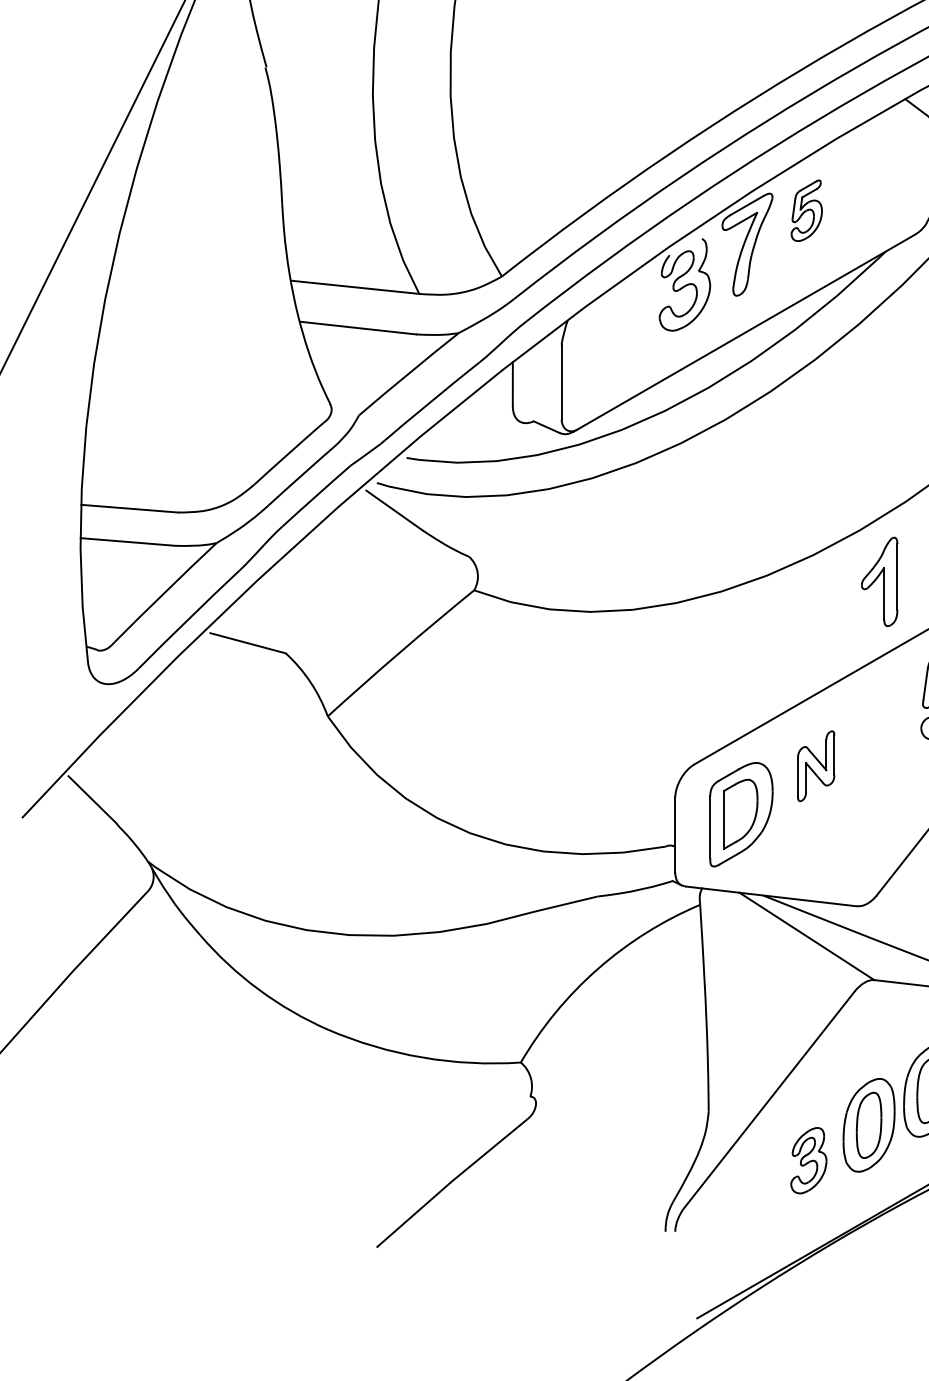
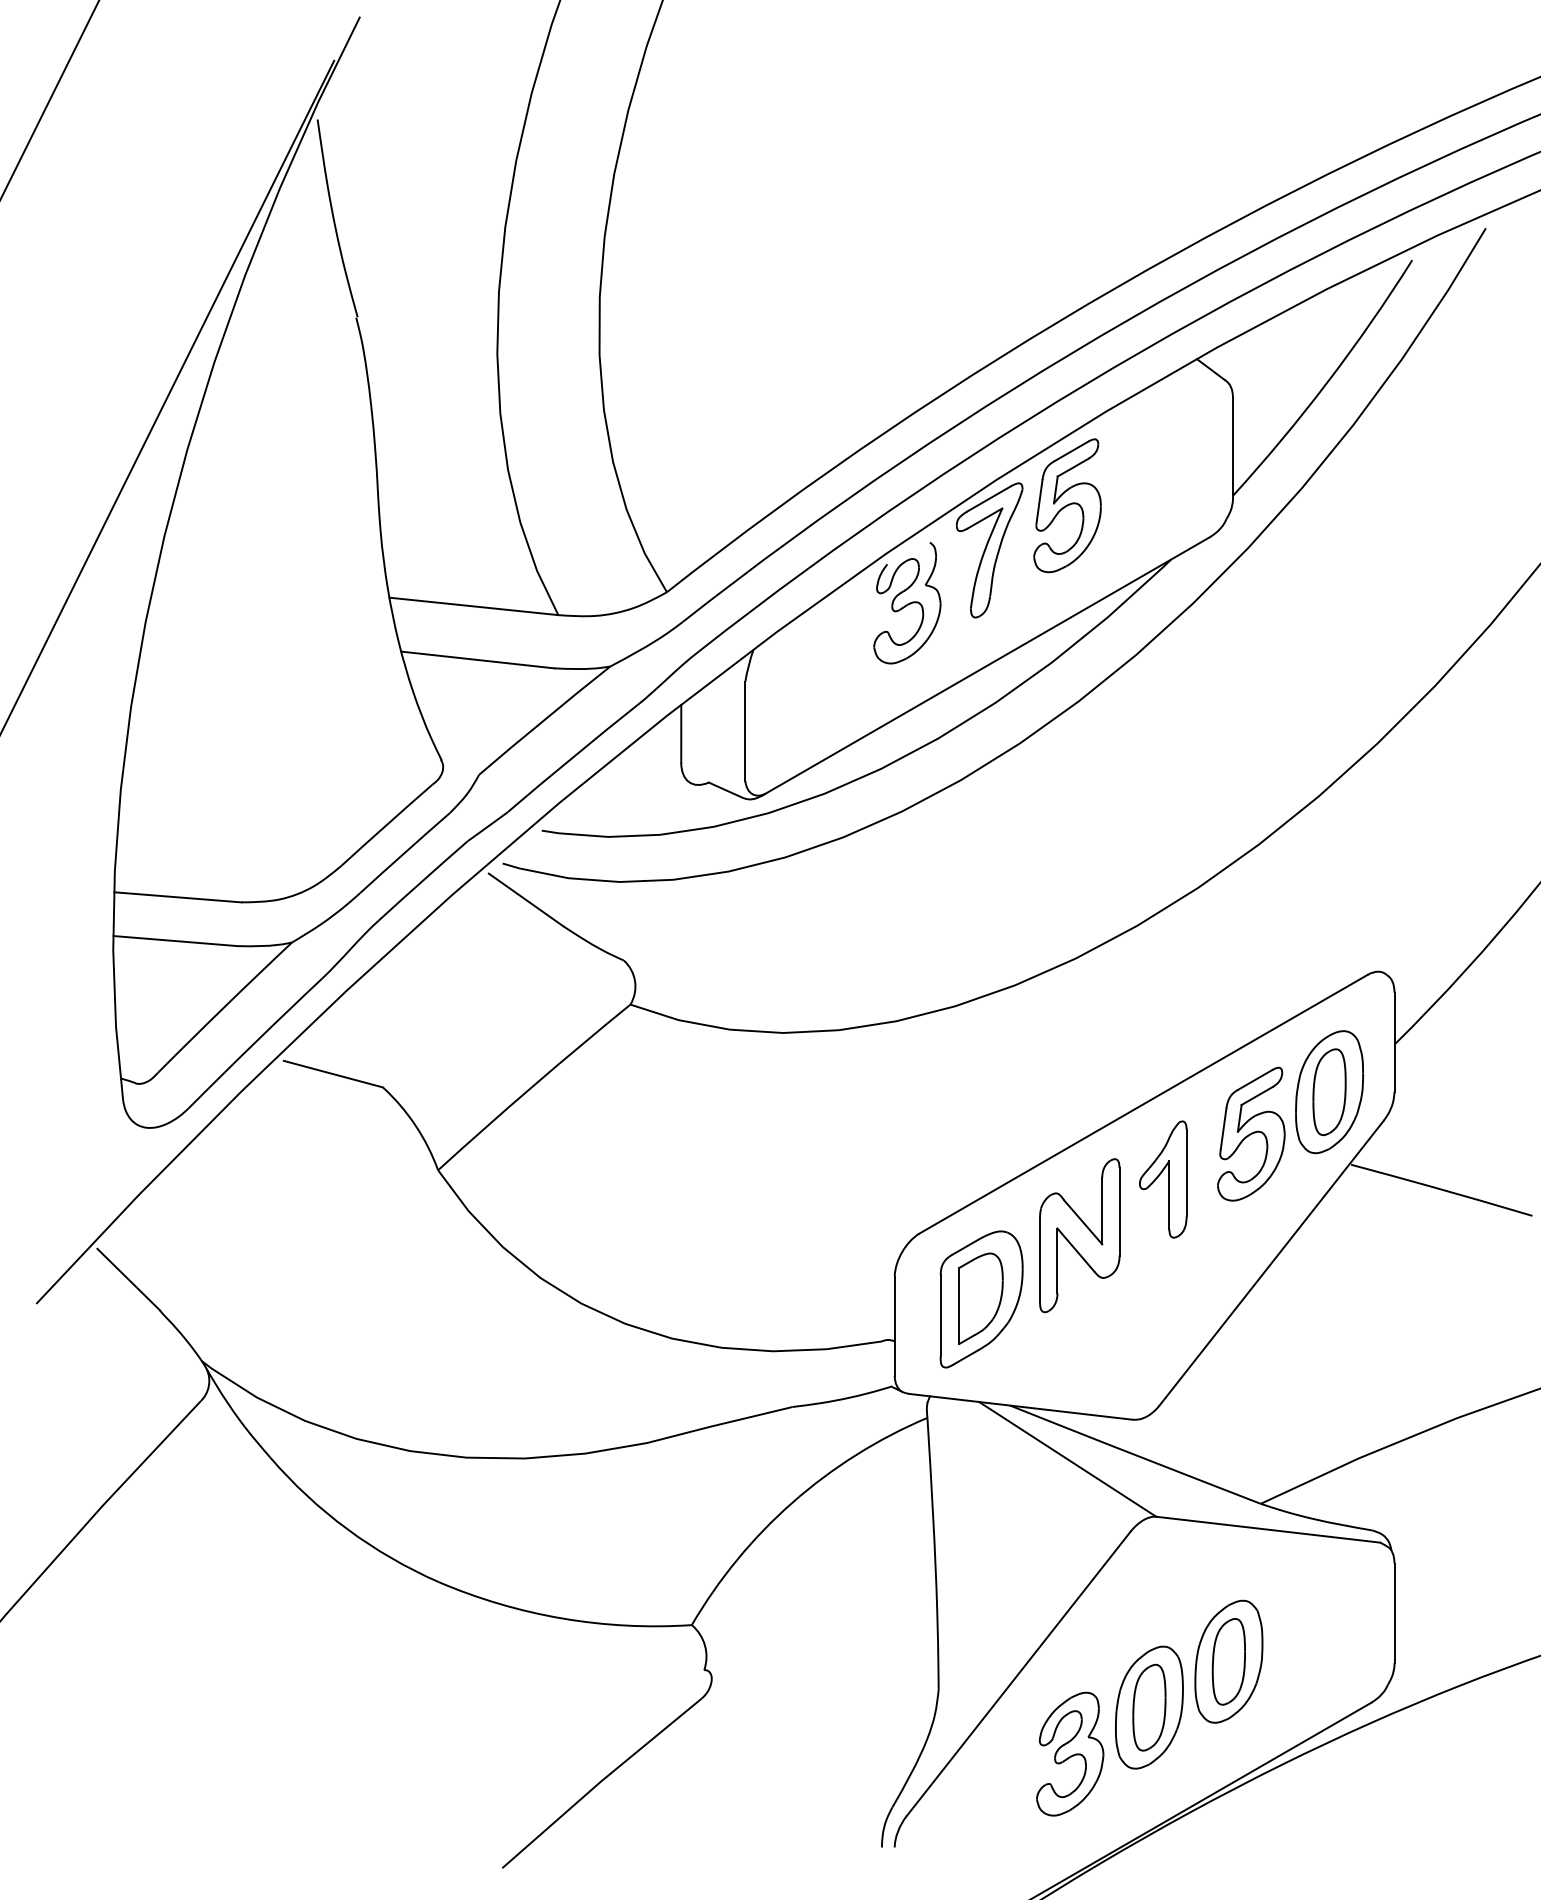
part: (806, 210) -> (1067, 505), size x1.67
part: (879, 581) -> (1163, 1179), moved
part: (815, 766) -> (1079, 1235), size x1.67
part: (809, 1160) -> (1070, 1753), size x1.43

